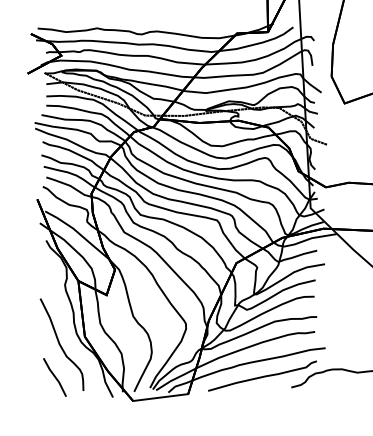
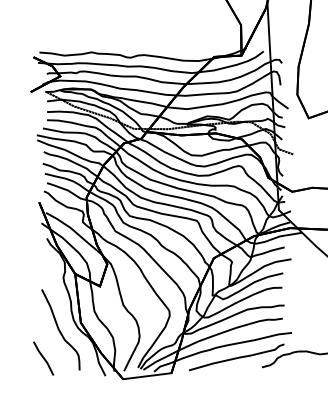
line: (54, 377) -> (43, 358), moved

